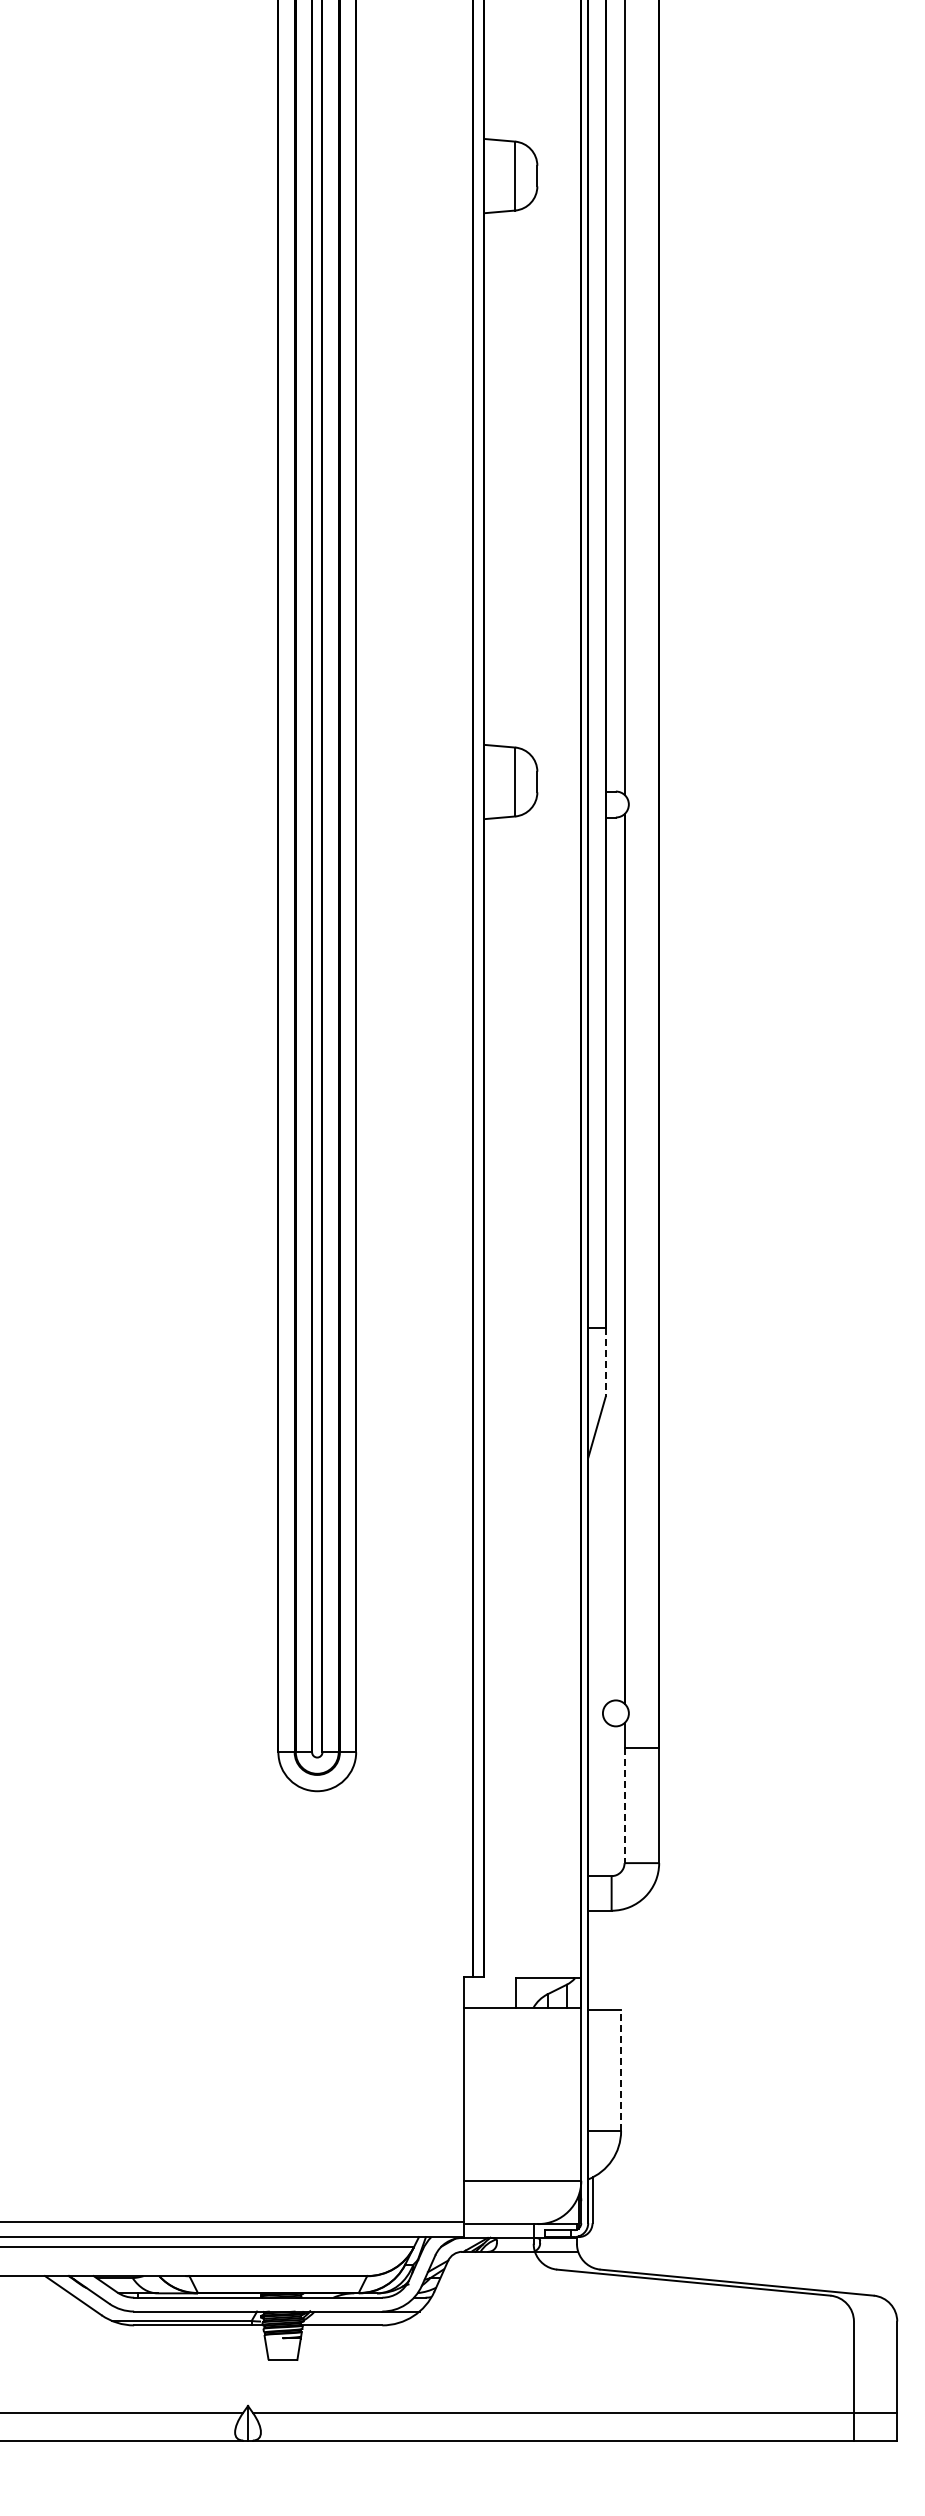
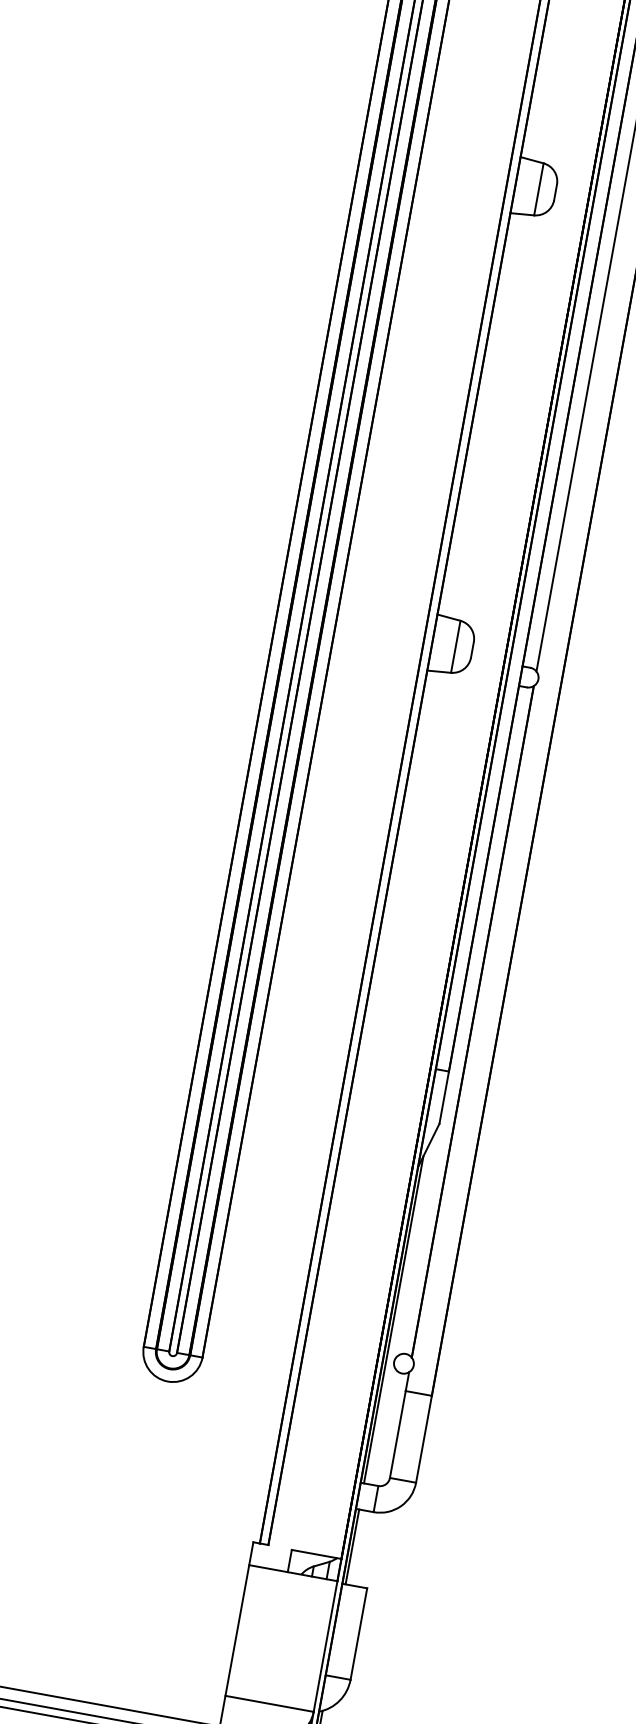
line: (605, 1362) -> (444, 1097), dashed -> solid
line: (592, 1659) -> (393, 1319), added
line: (624, 1805) -> (397, 1434), dashed -> solid
line: (592, 1959) -> (352, 1546), added
line: (621, 2070) -> (359, 1634), dashed -> solid

